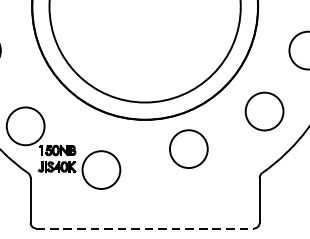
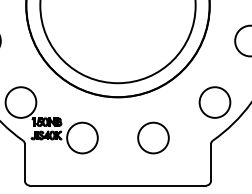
circle: (263, 111) -> (214, 102), moved
circle: (188, 148) -> (153, 137), moved
line: (145, 228) -> (118, 185), dashed -> solid

